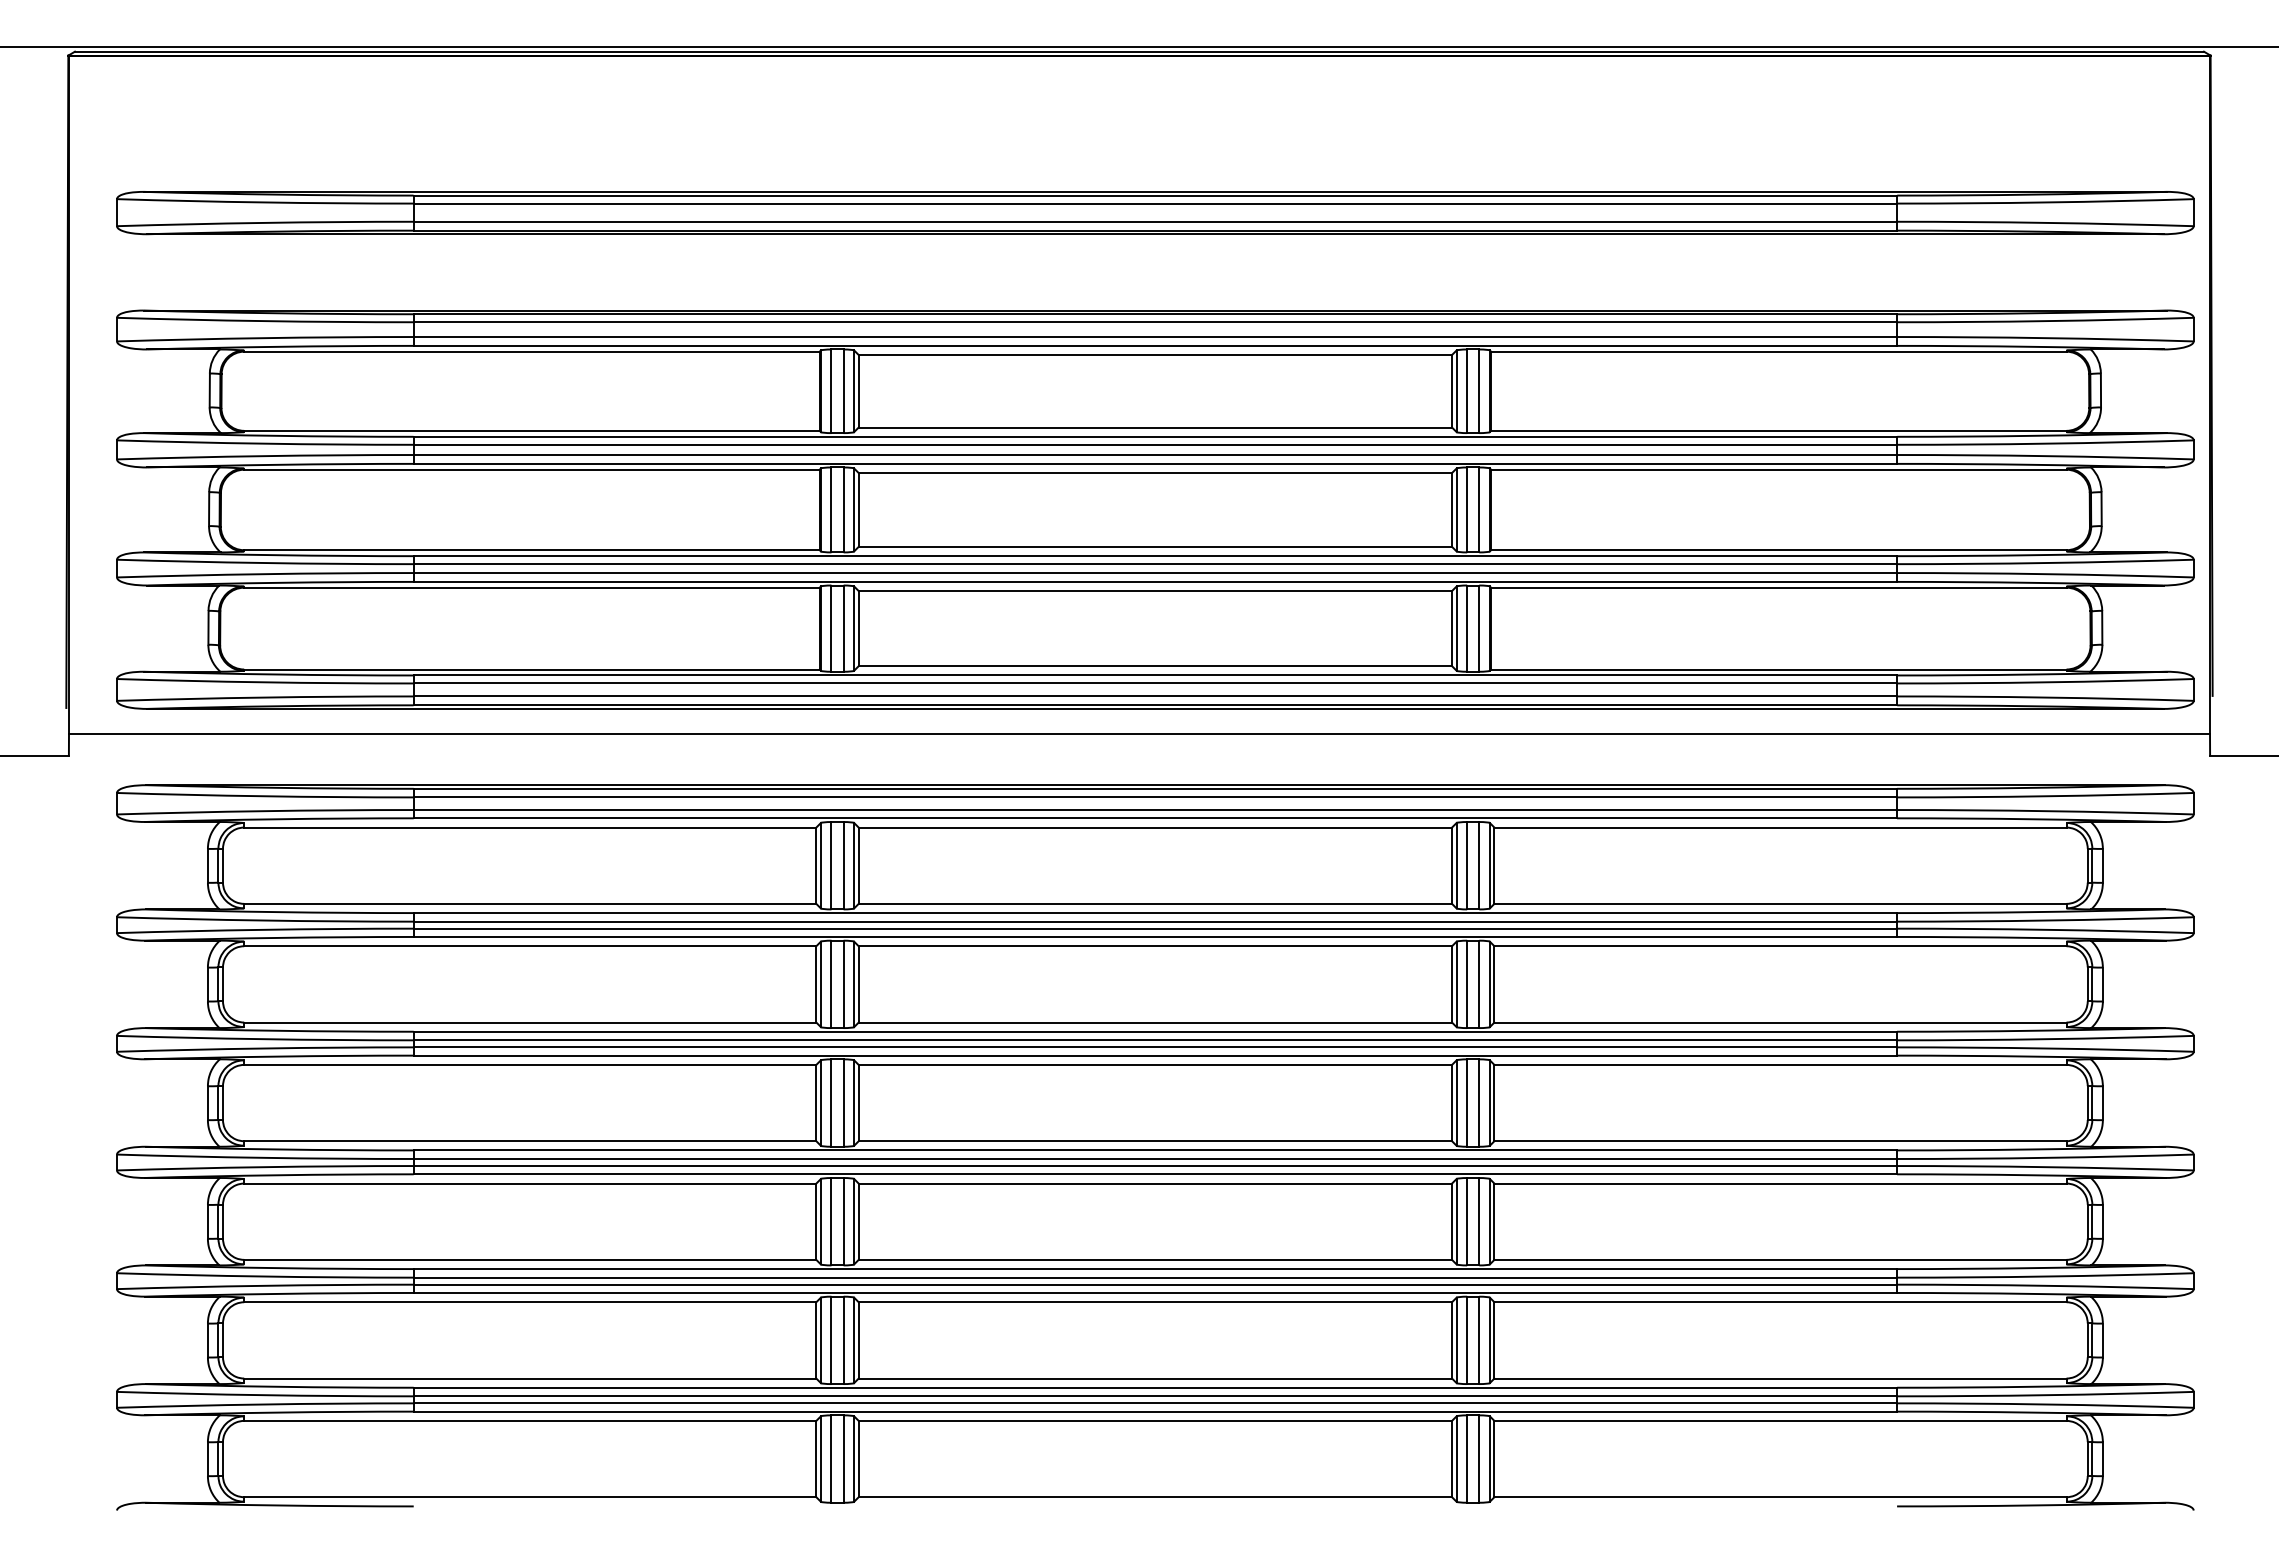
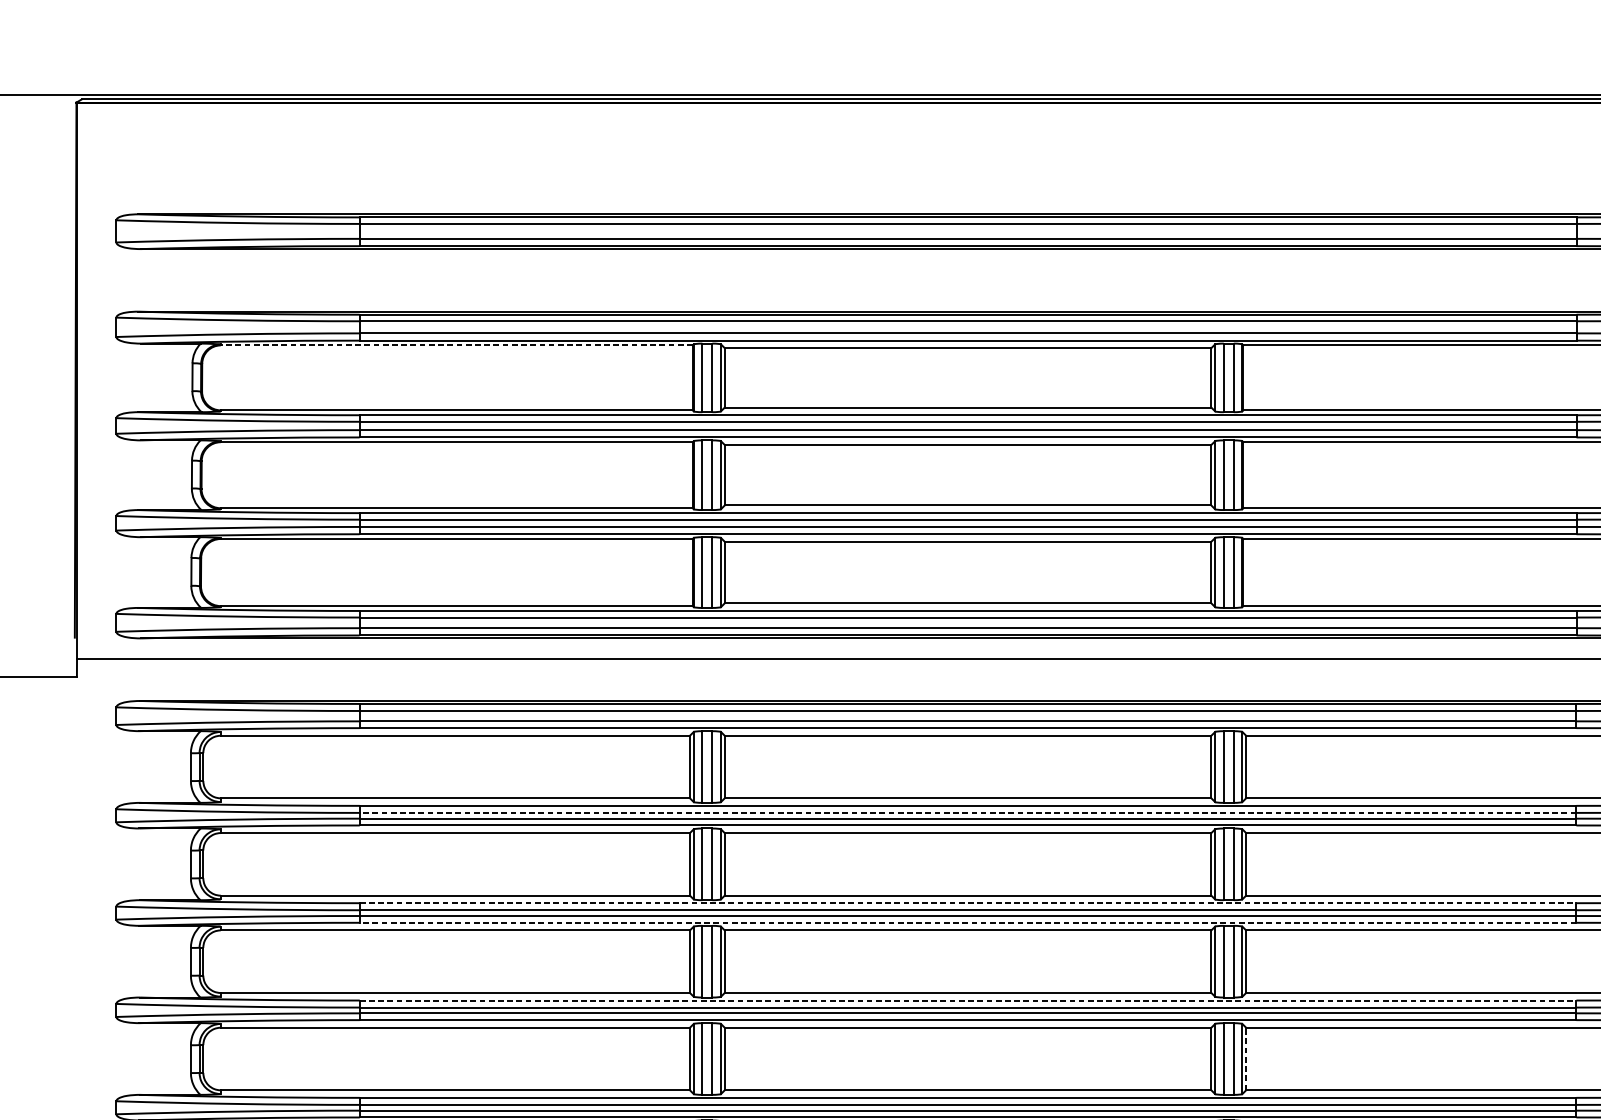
line: (531, 351) -> (456, 345), solid -> dashed
line: (1155, 921) -> (968, 812), solid -> dashed
line: (1155, 1031) -> (968, 902), solid -> dashed
line: (1155, 1055) -> (968, 922), solid -> dashed
line: (1155, 1150) -> (968, 1000), solid -> dashed
line: (1494, 1221) -> (1246, 1058), solid -> dashed

